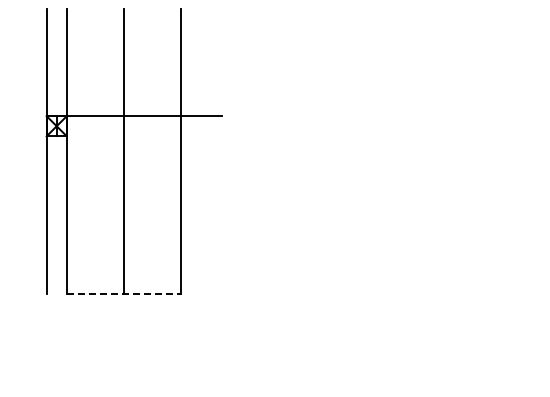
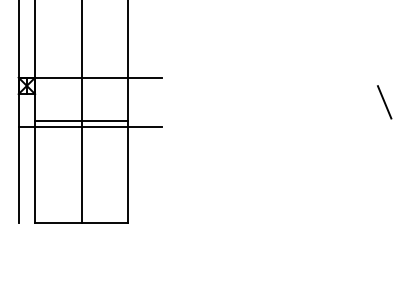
line: (494, 146) -> (384, 102), added
line: (123, 169) -> (81, 121), added
line: (134, 176) -> (90, 126), added
line: (124, 294) -> (82, 223), dashed -> solid

